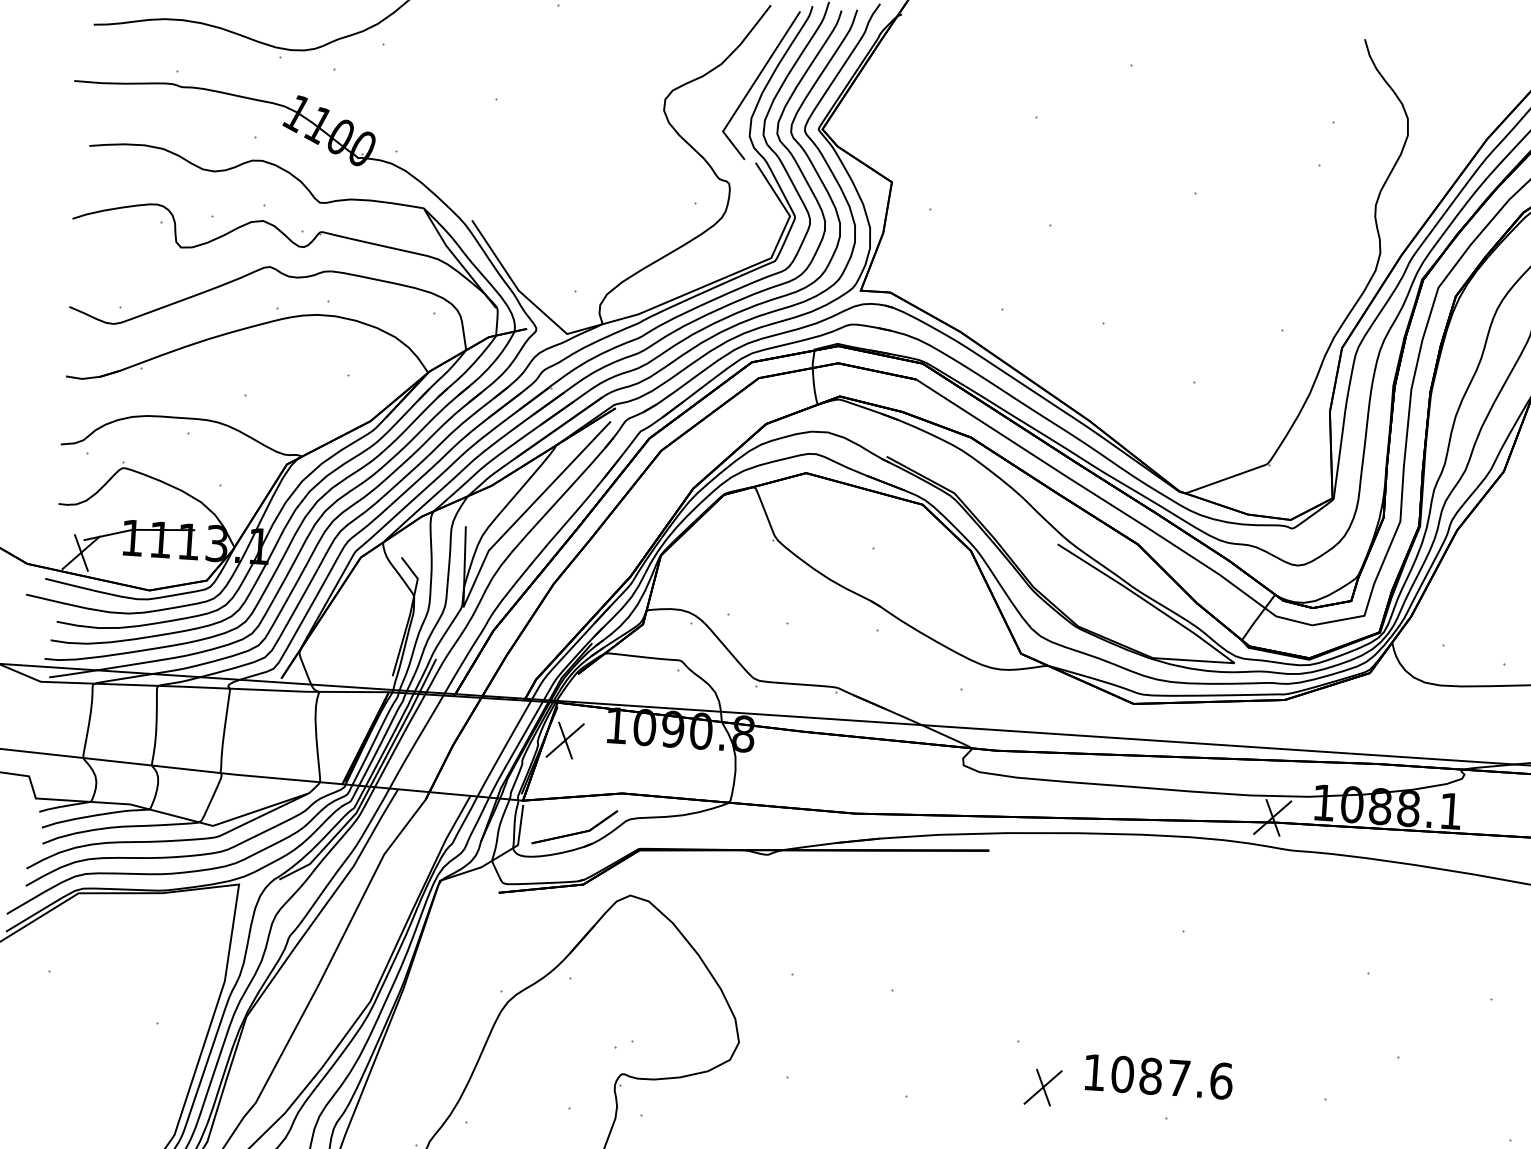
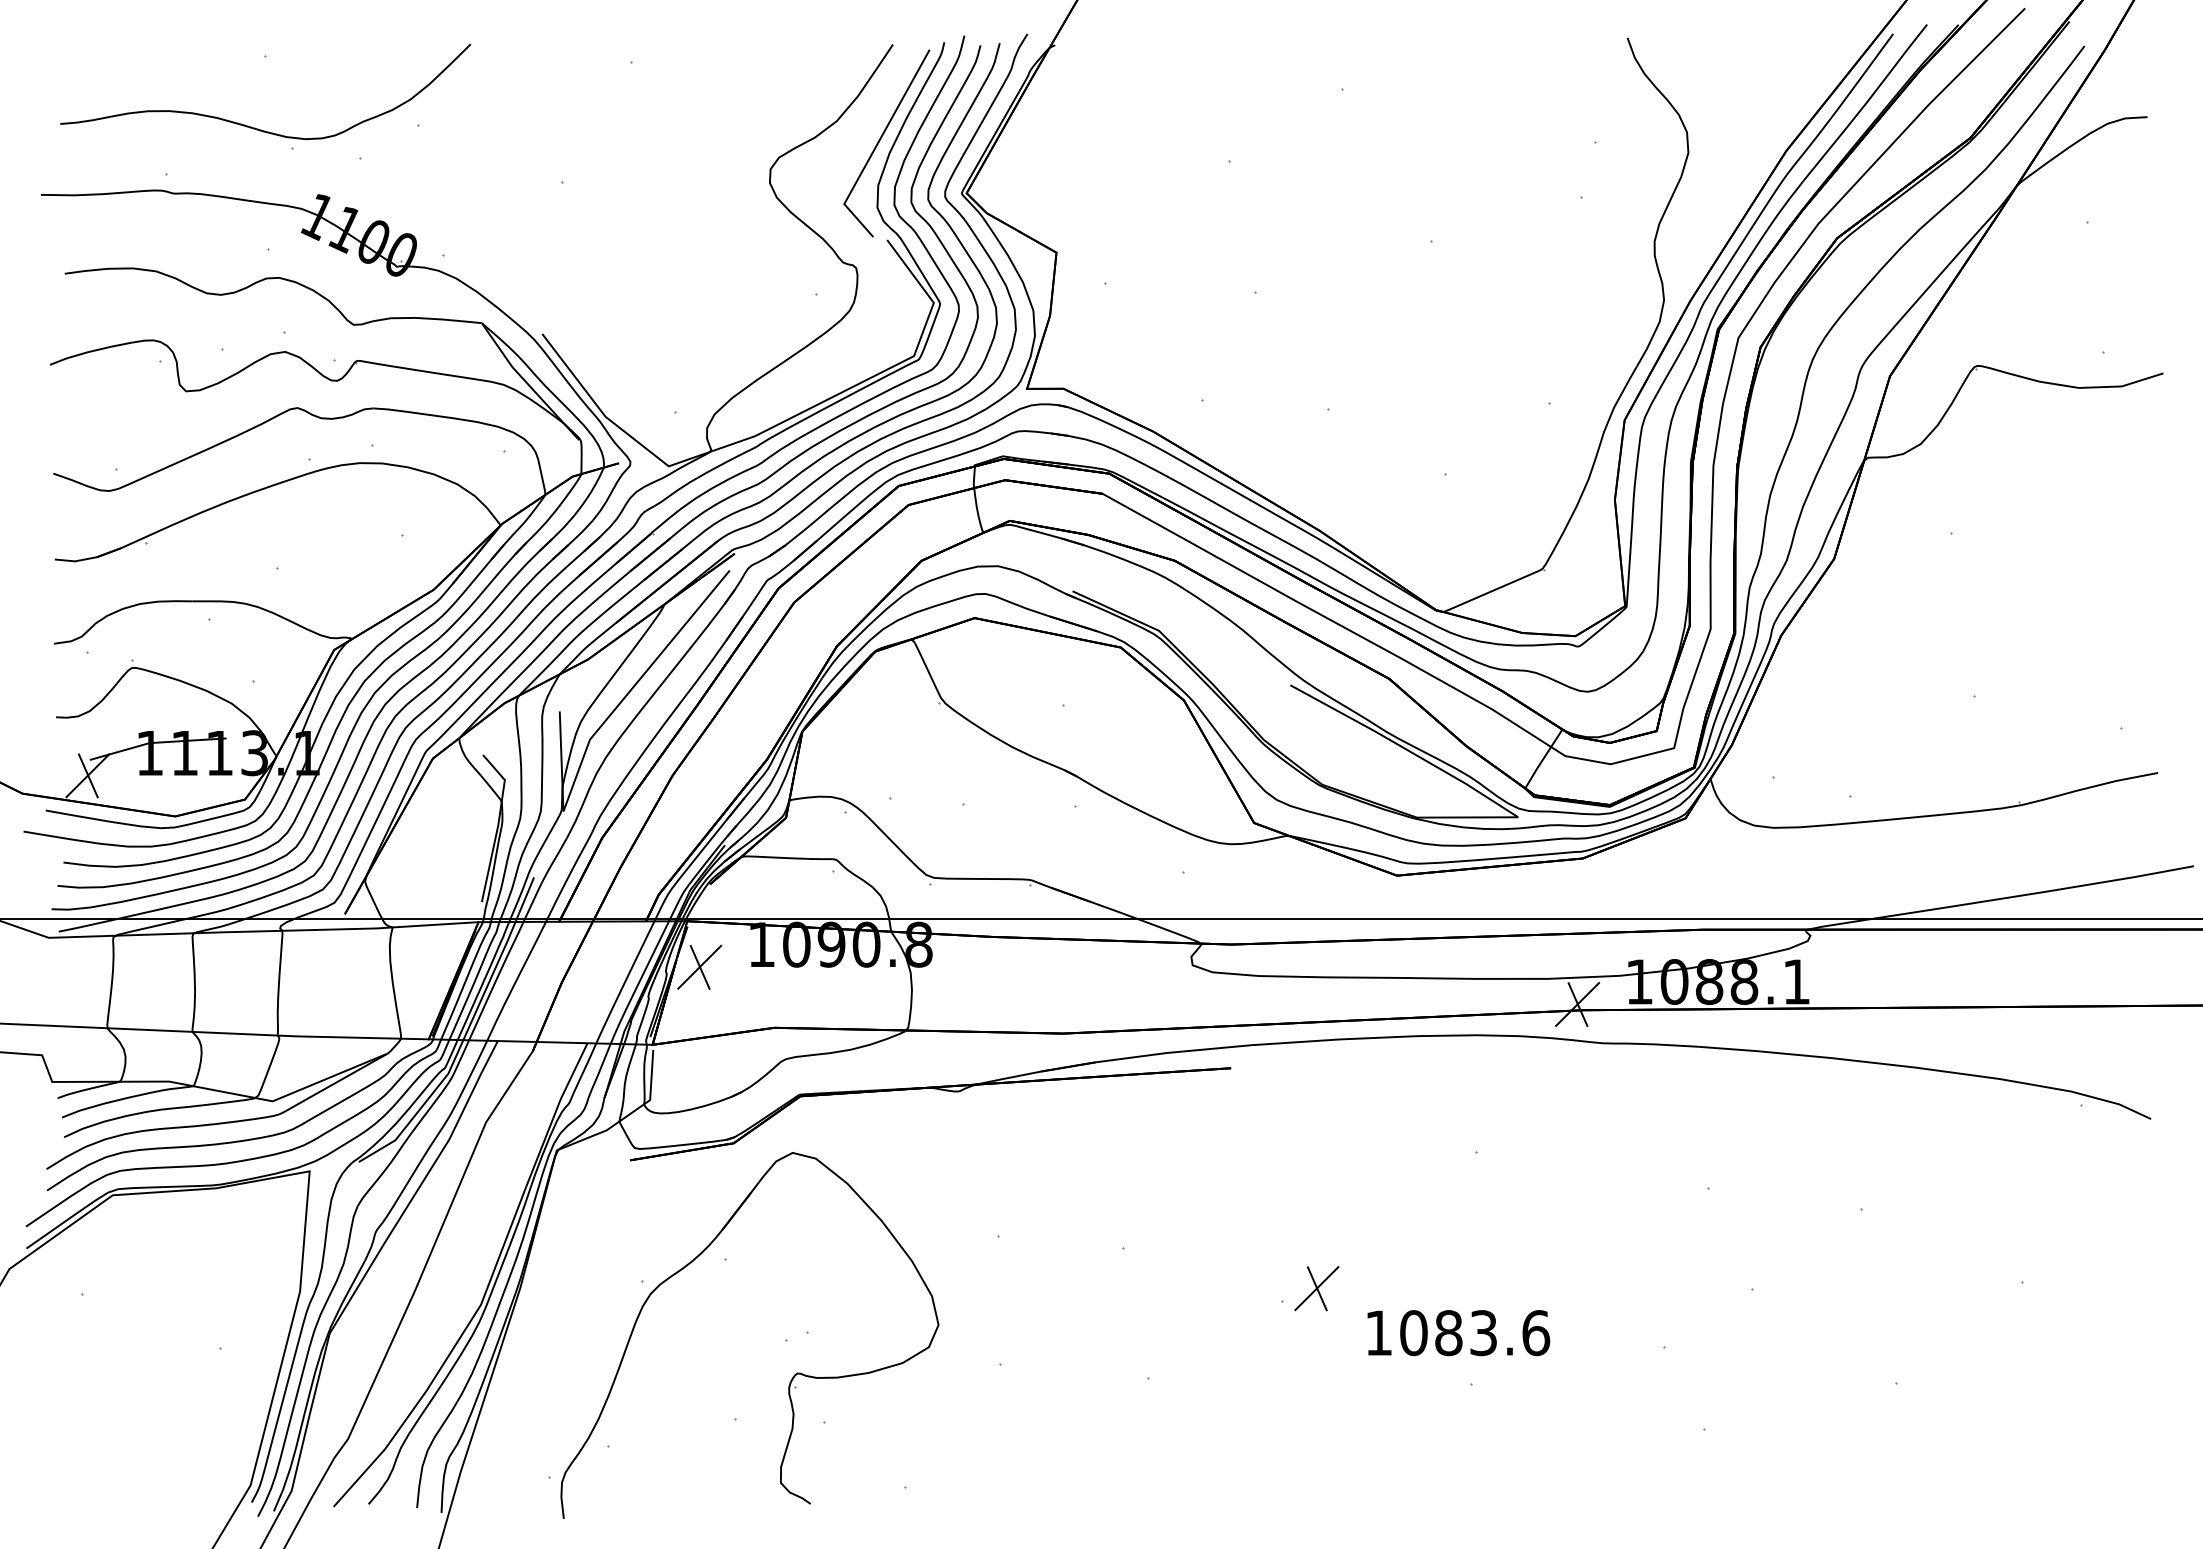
part: (576, 832) -> (721, 1079), removed
text: (1178, 1078) -> (1483, 1333), 1087.6 -> 1083.6
part: (1042, 1087) -> (1316, 1288), moved

